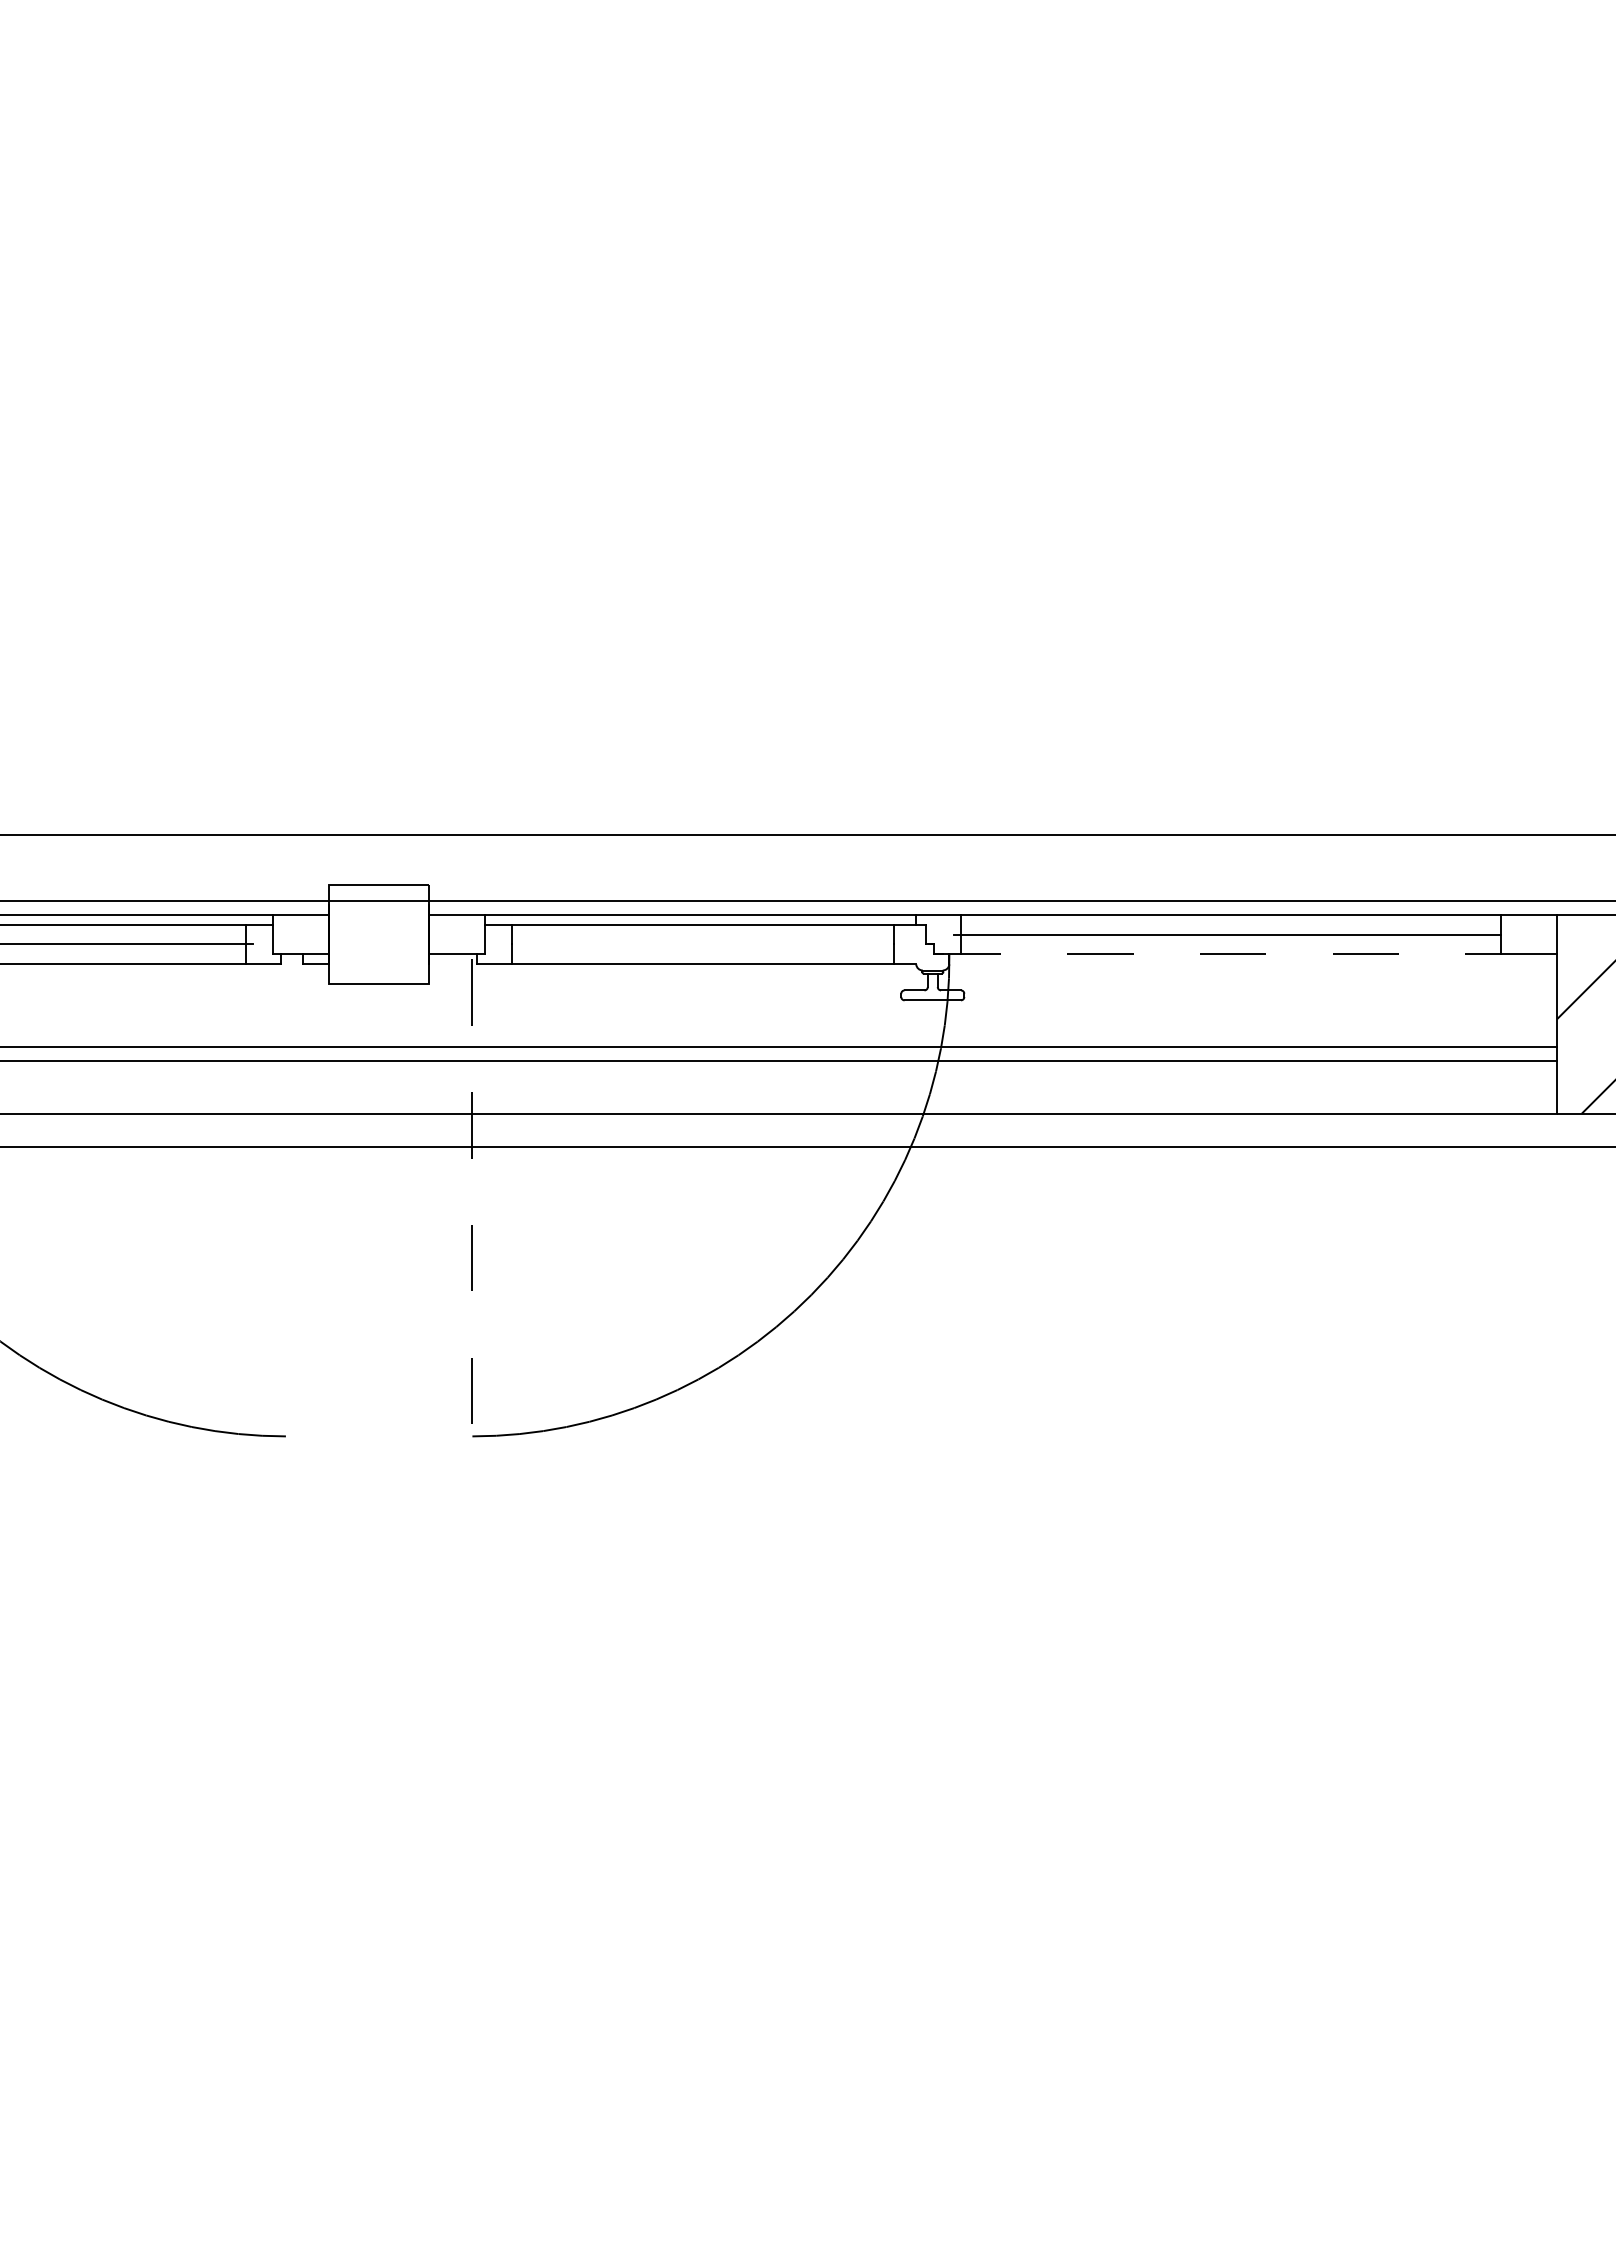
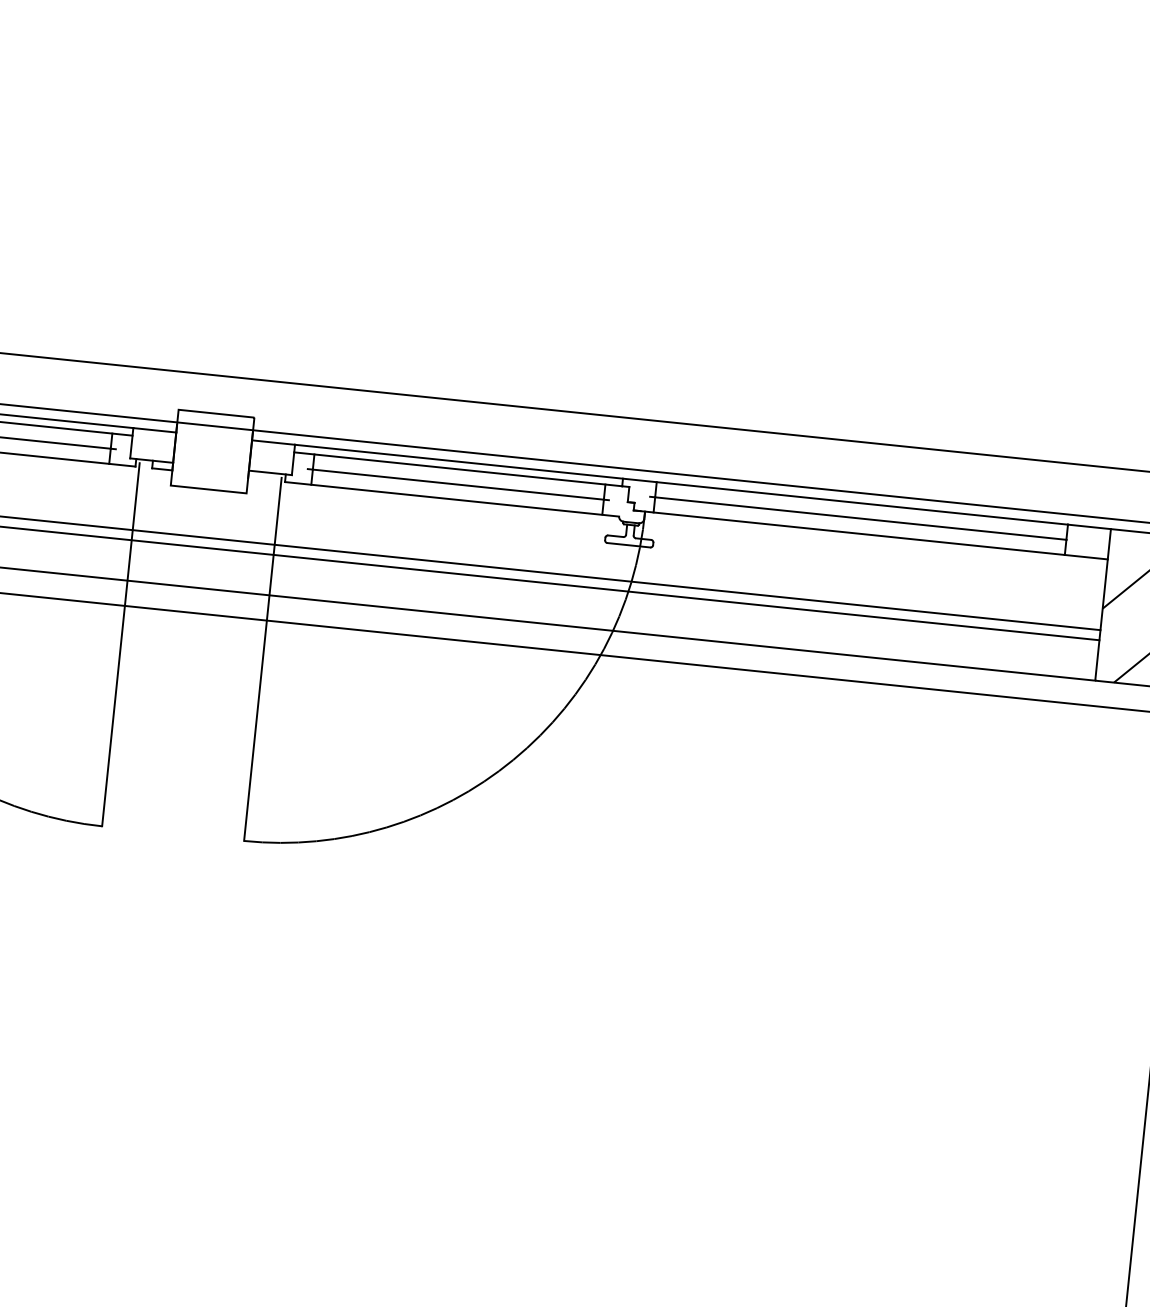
line: (702, 944) -> (457, 484), added
line: (1218, 954) -> (849, 532), dashed -> solid
line: (285, 1197) -> (120, 644), added
line: (472, 1198) -> (262, 659), dashed -> solid

